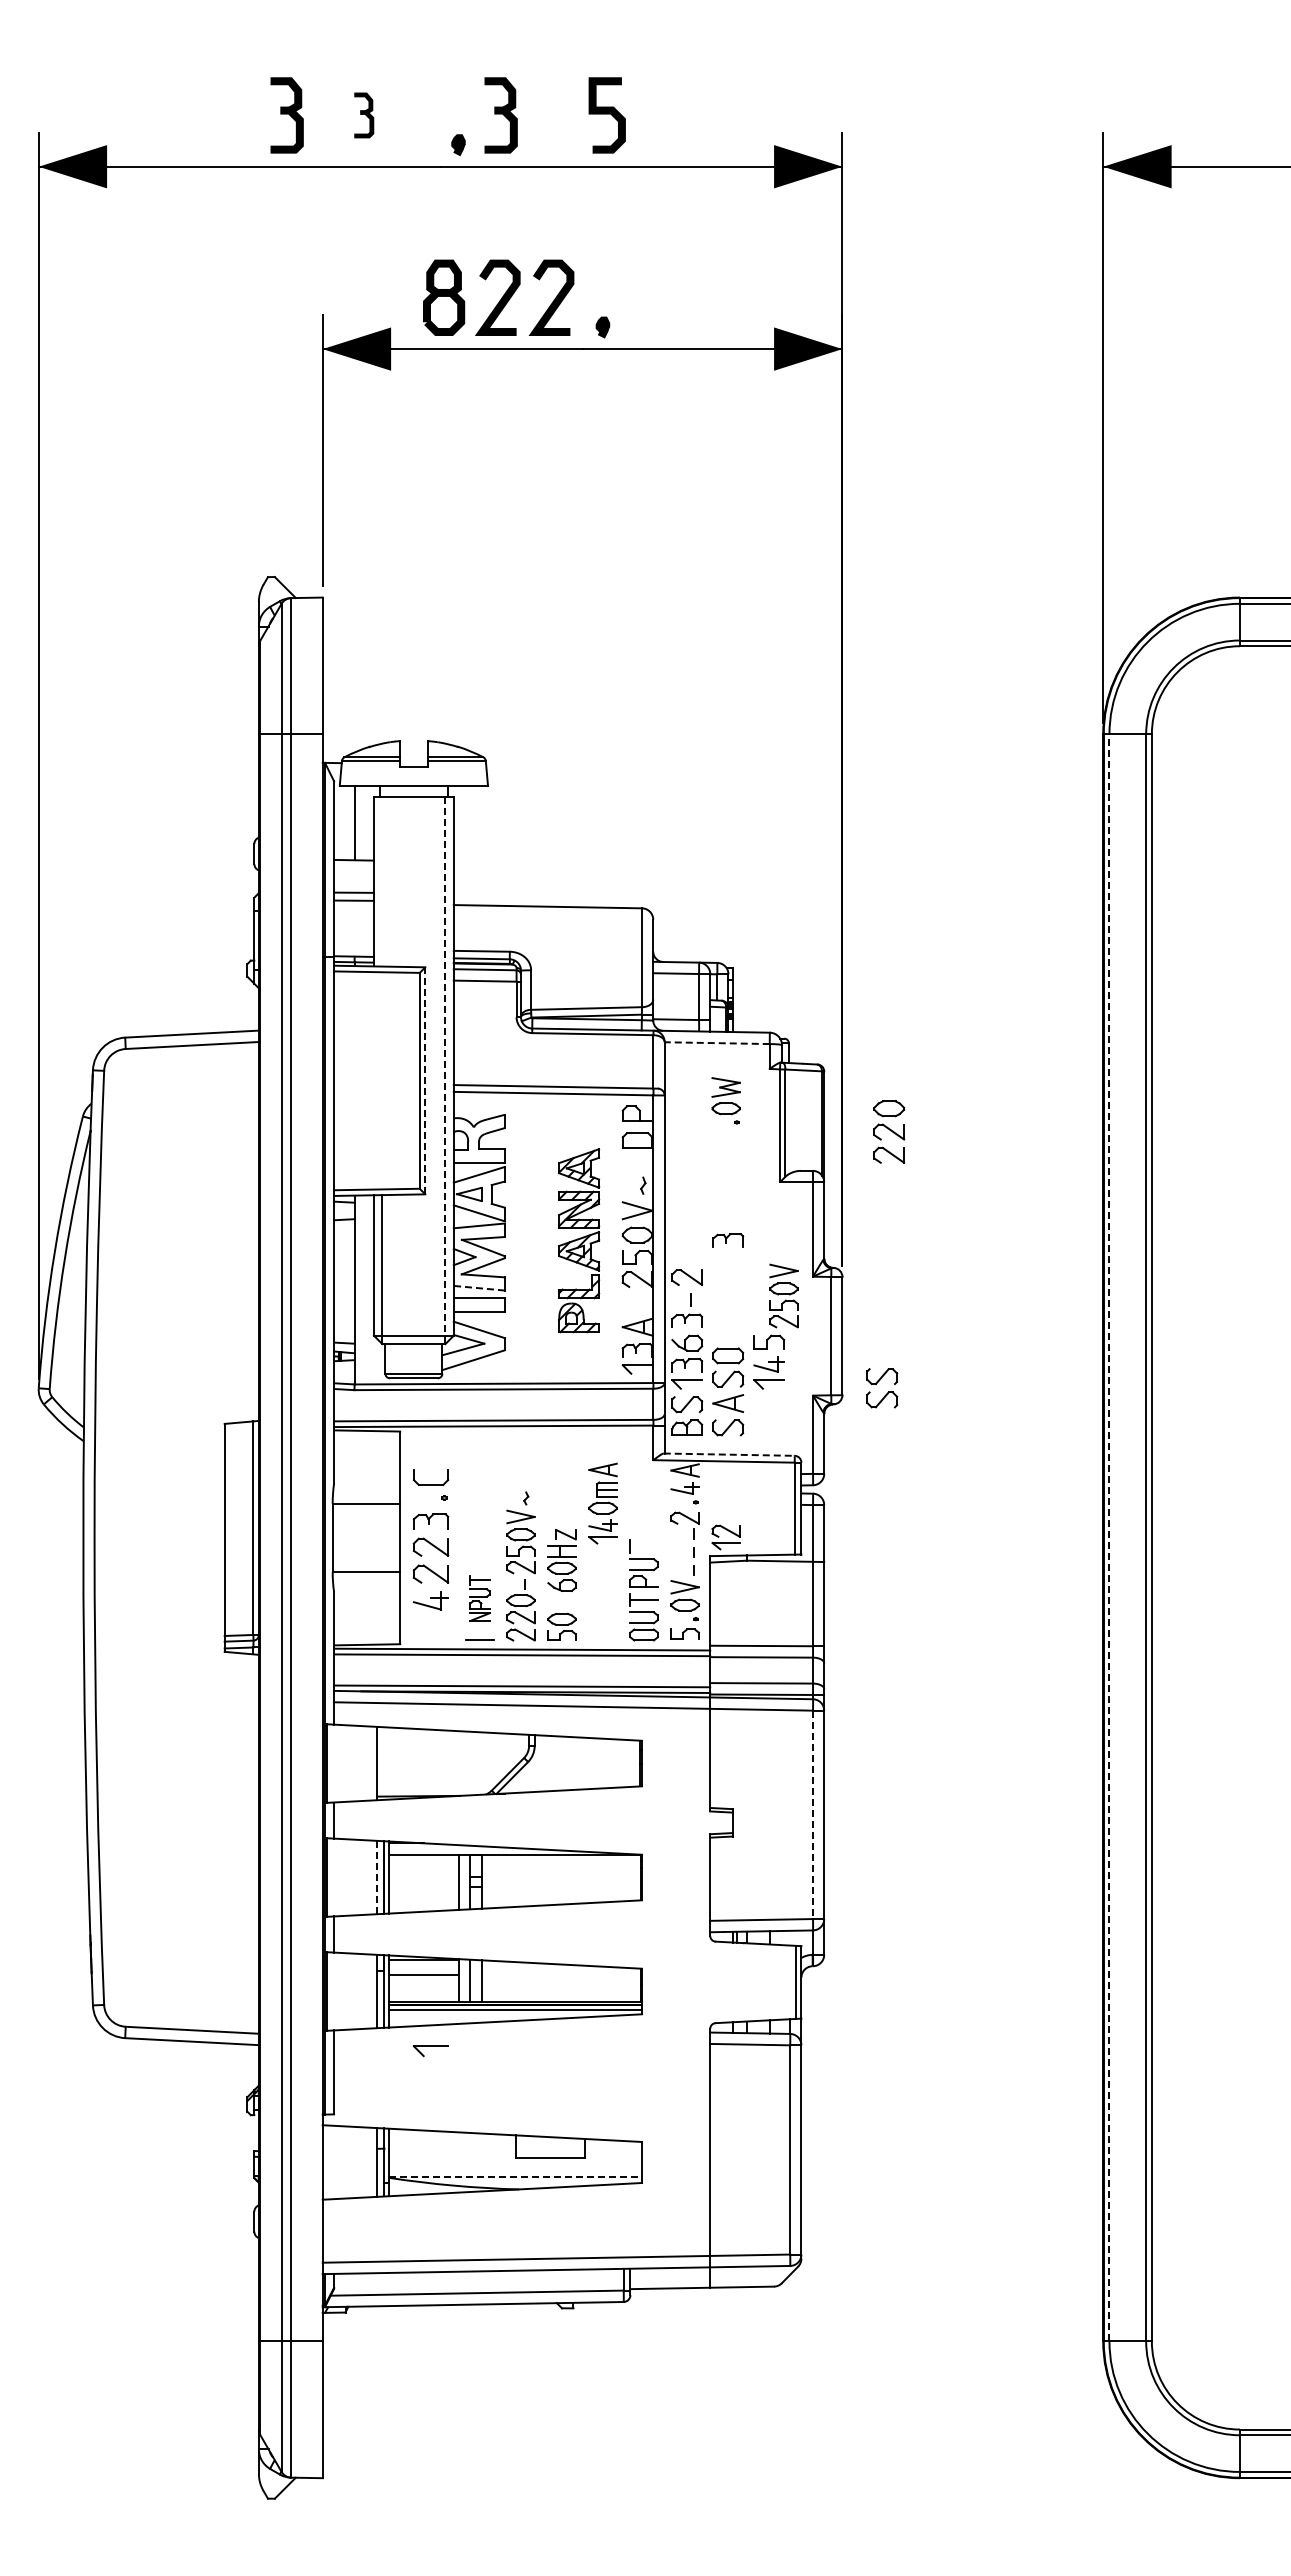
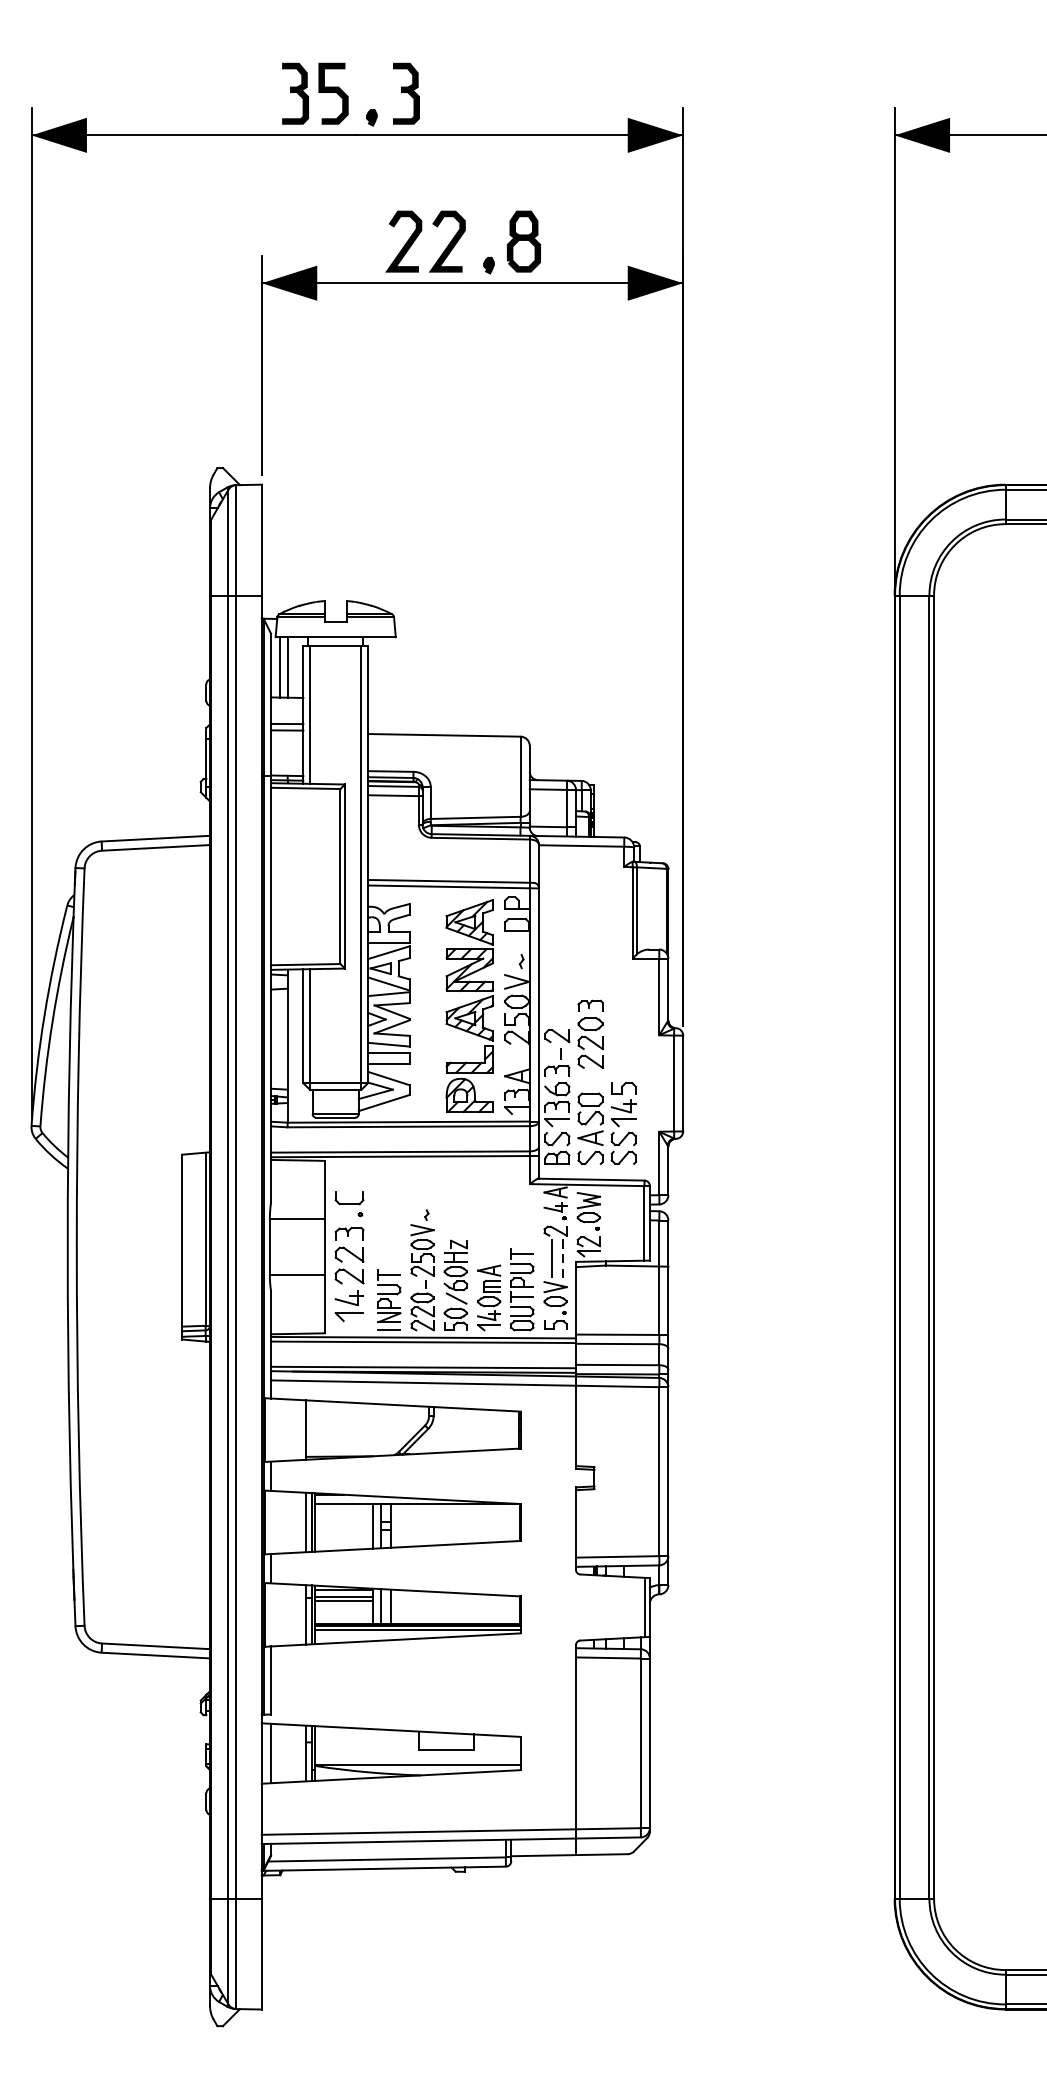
curve: (606, 114) -> (332, 93), moved
part: (286, 115) -> (232, 93), removed
part: (363, 115) -> (294, 93), size x1.67
part: (444, 297) -> (524, 241), moved
line: (345, 822) -> (280, 667), added
line: (382, 881) -> (310, 714), added
line: (717, 1043) -> (581, 846), dashed -> solid
line: (445, 1070) -> (361, 868), dashed -> solid
line: (425, 1080) -> (345, 876), dashed -> solid
part: (725, 1100) -> (588, 1211), moved
part: (889, 1131) -> (590, 1042), moved
part: (578, 1240) -> (469, 1005), size x1.43
line: (479, 1288) -> (388, 1044), dashed -> solid
part: (783, 1295) -> (635, 1050), removed
part: (887, 1392) -> (628, 1151), moved
line: (729, 1454) -> (591, 1179), dashed -> solid
part: (602, 1503) -> (488, 1297), moved
line: (1109, 1537) -> (899, 1246), dashed -> solid
line: (643, 1546) -> (521, 1254), added
line: (680, 1552) -> (551, 1258), added
part: (479, 1598) -> (388, 1296), size x1.43
line: (563, 1601) -> (457, 1298), added
line: (813, 1815) -> (659, 1472), dashed -> solid
line: (377, 1877) -> (306, 1522), dashed -> solid
line: (423, 1969) -> (343, 1597), added
part: (430, 2051) -> (349, 1317), moved
line: (334, 2162) -> (271, 1753), added
line: (515, 2176) -> (418, 1764), dashed -> solid

